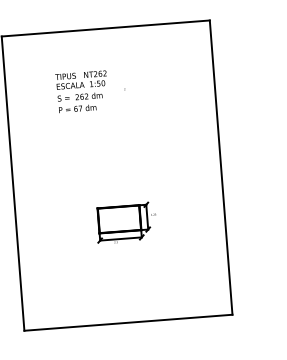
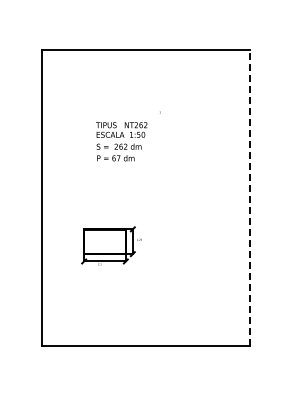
text: (82, 91) -> (121, 141), moved
line: (221, 167) -> (250, 197), solid -> dashed
part: (126, 222) -> (111, 245), moved

